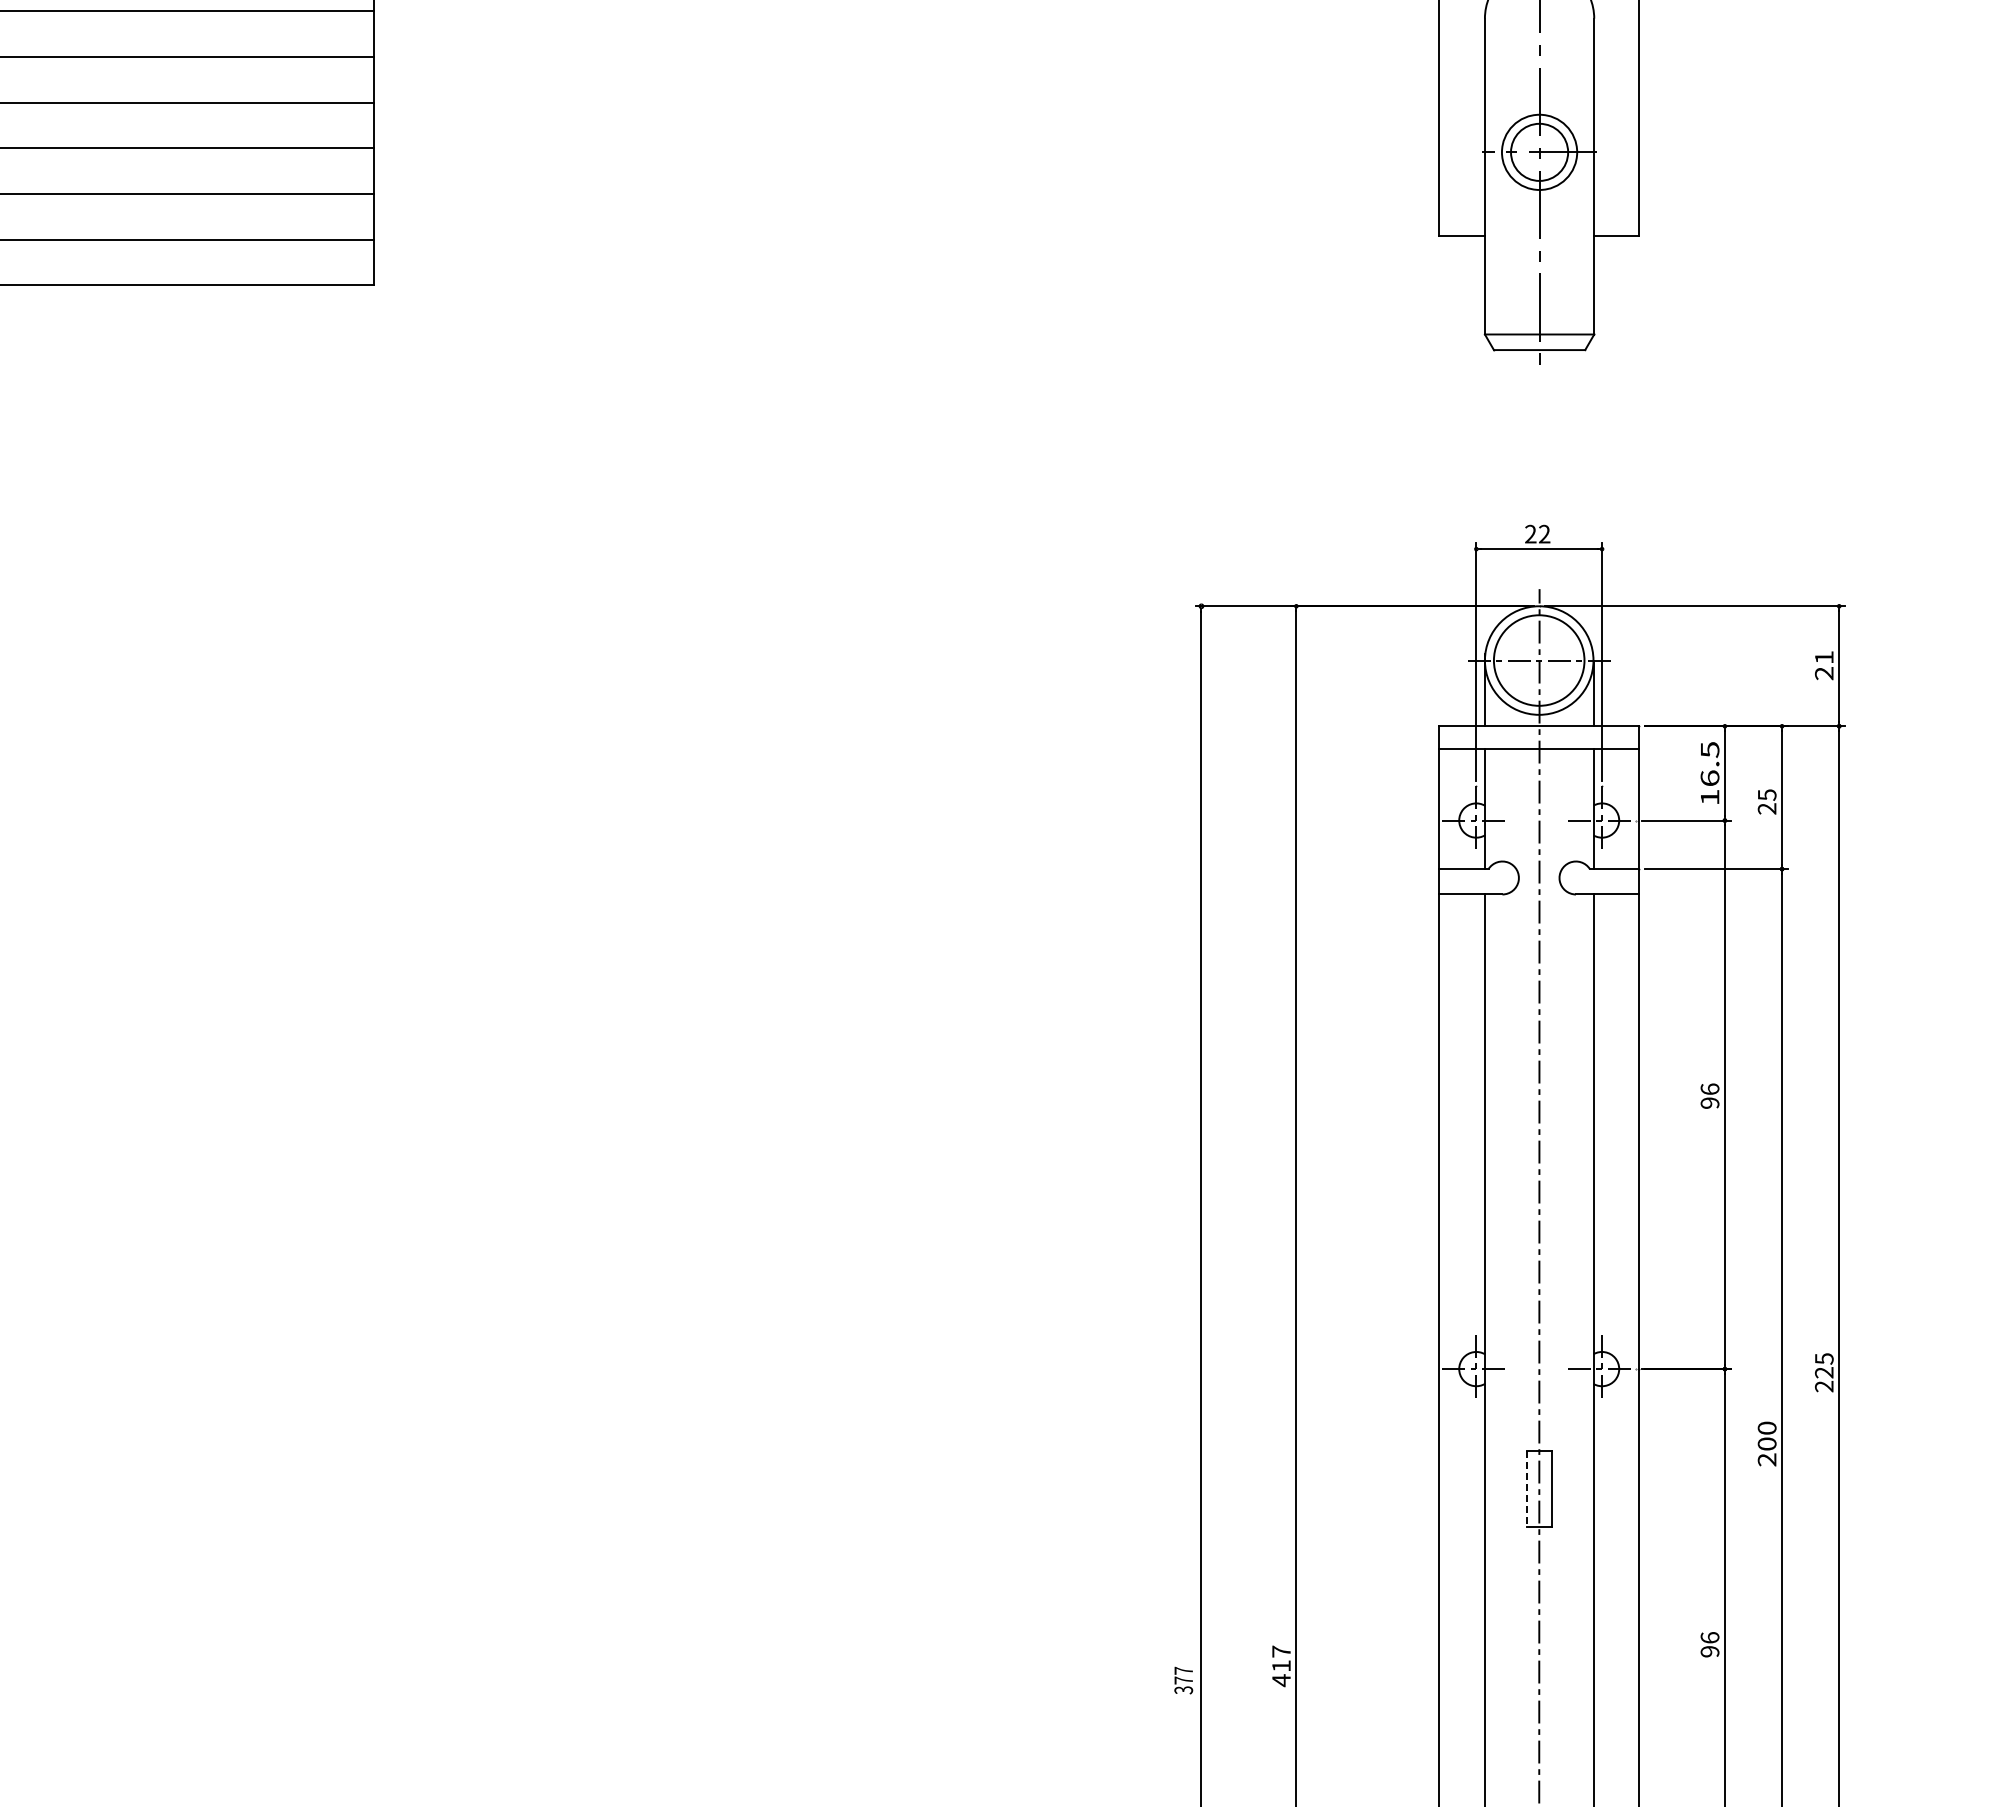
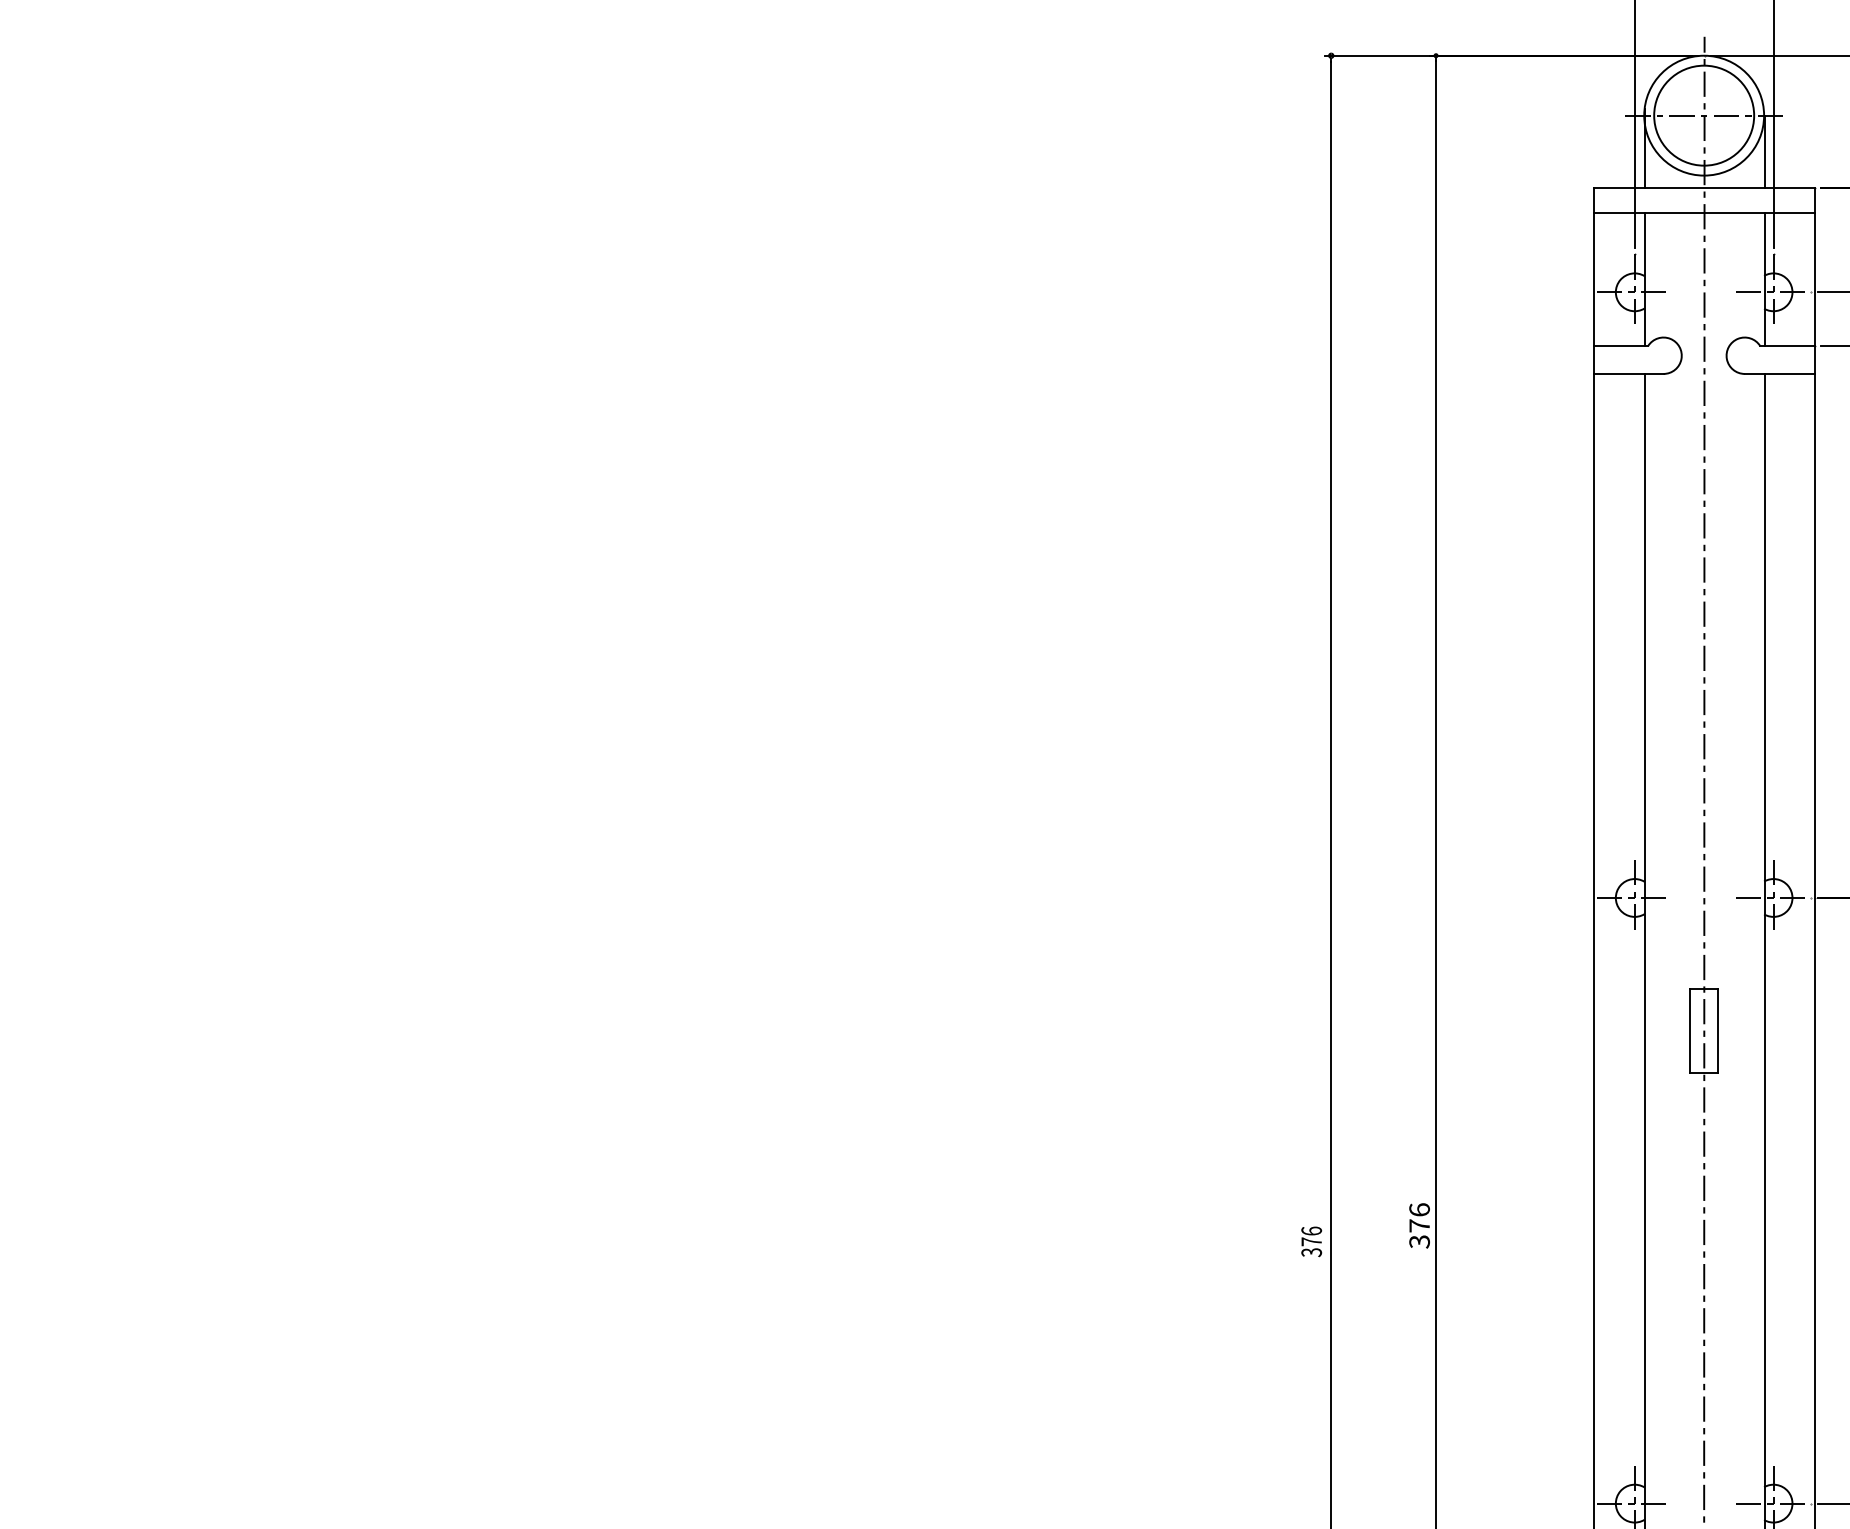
line: (1526, 1489) -> (1690, 1030), dashed -> solid
text: (1281, 1666) -> (1419, 1226), 417 -> 376
text: (1183, 1670) -> (1311, 1230), 377 -> 376

